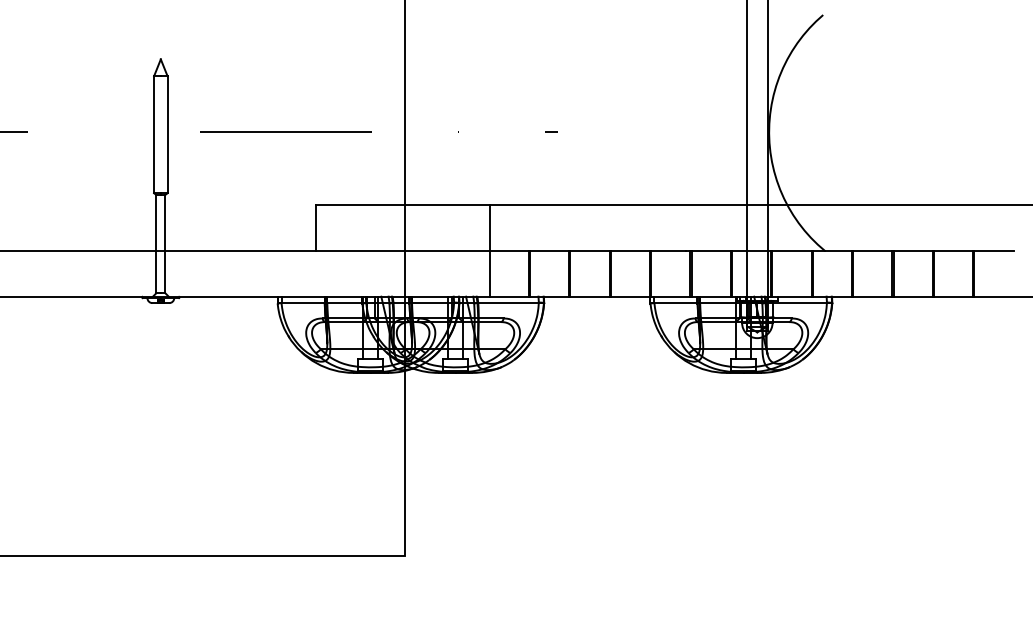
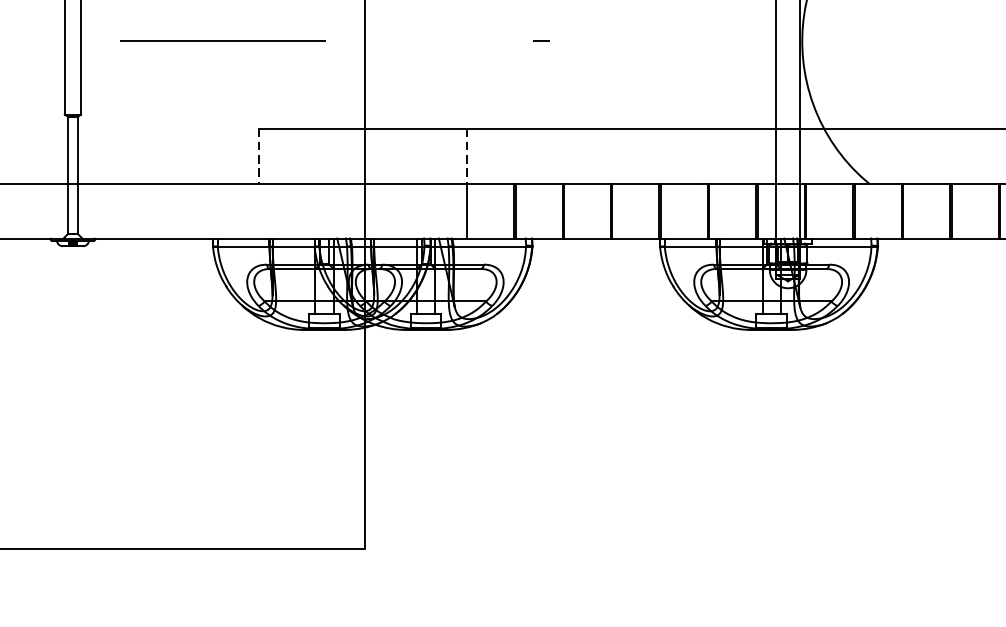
line: (315, 228) -> (258, 156), solid -> dashed
line: (489, 228) -> (466, 156), solid -> dashed

